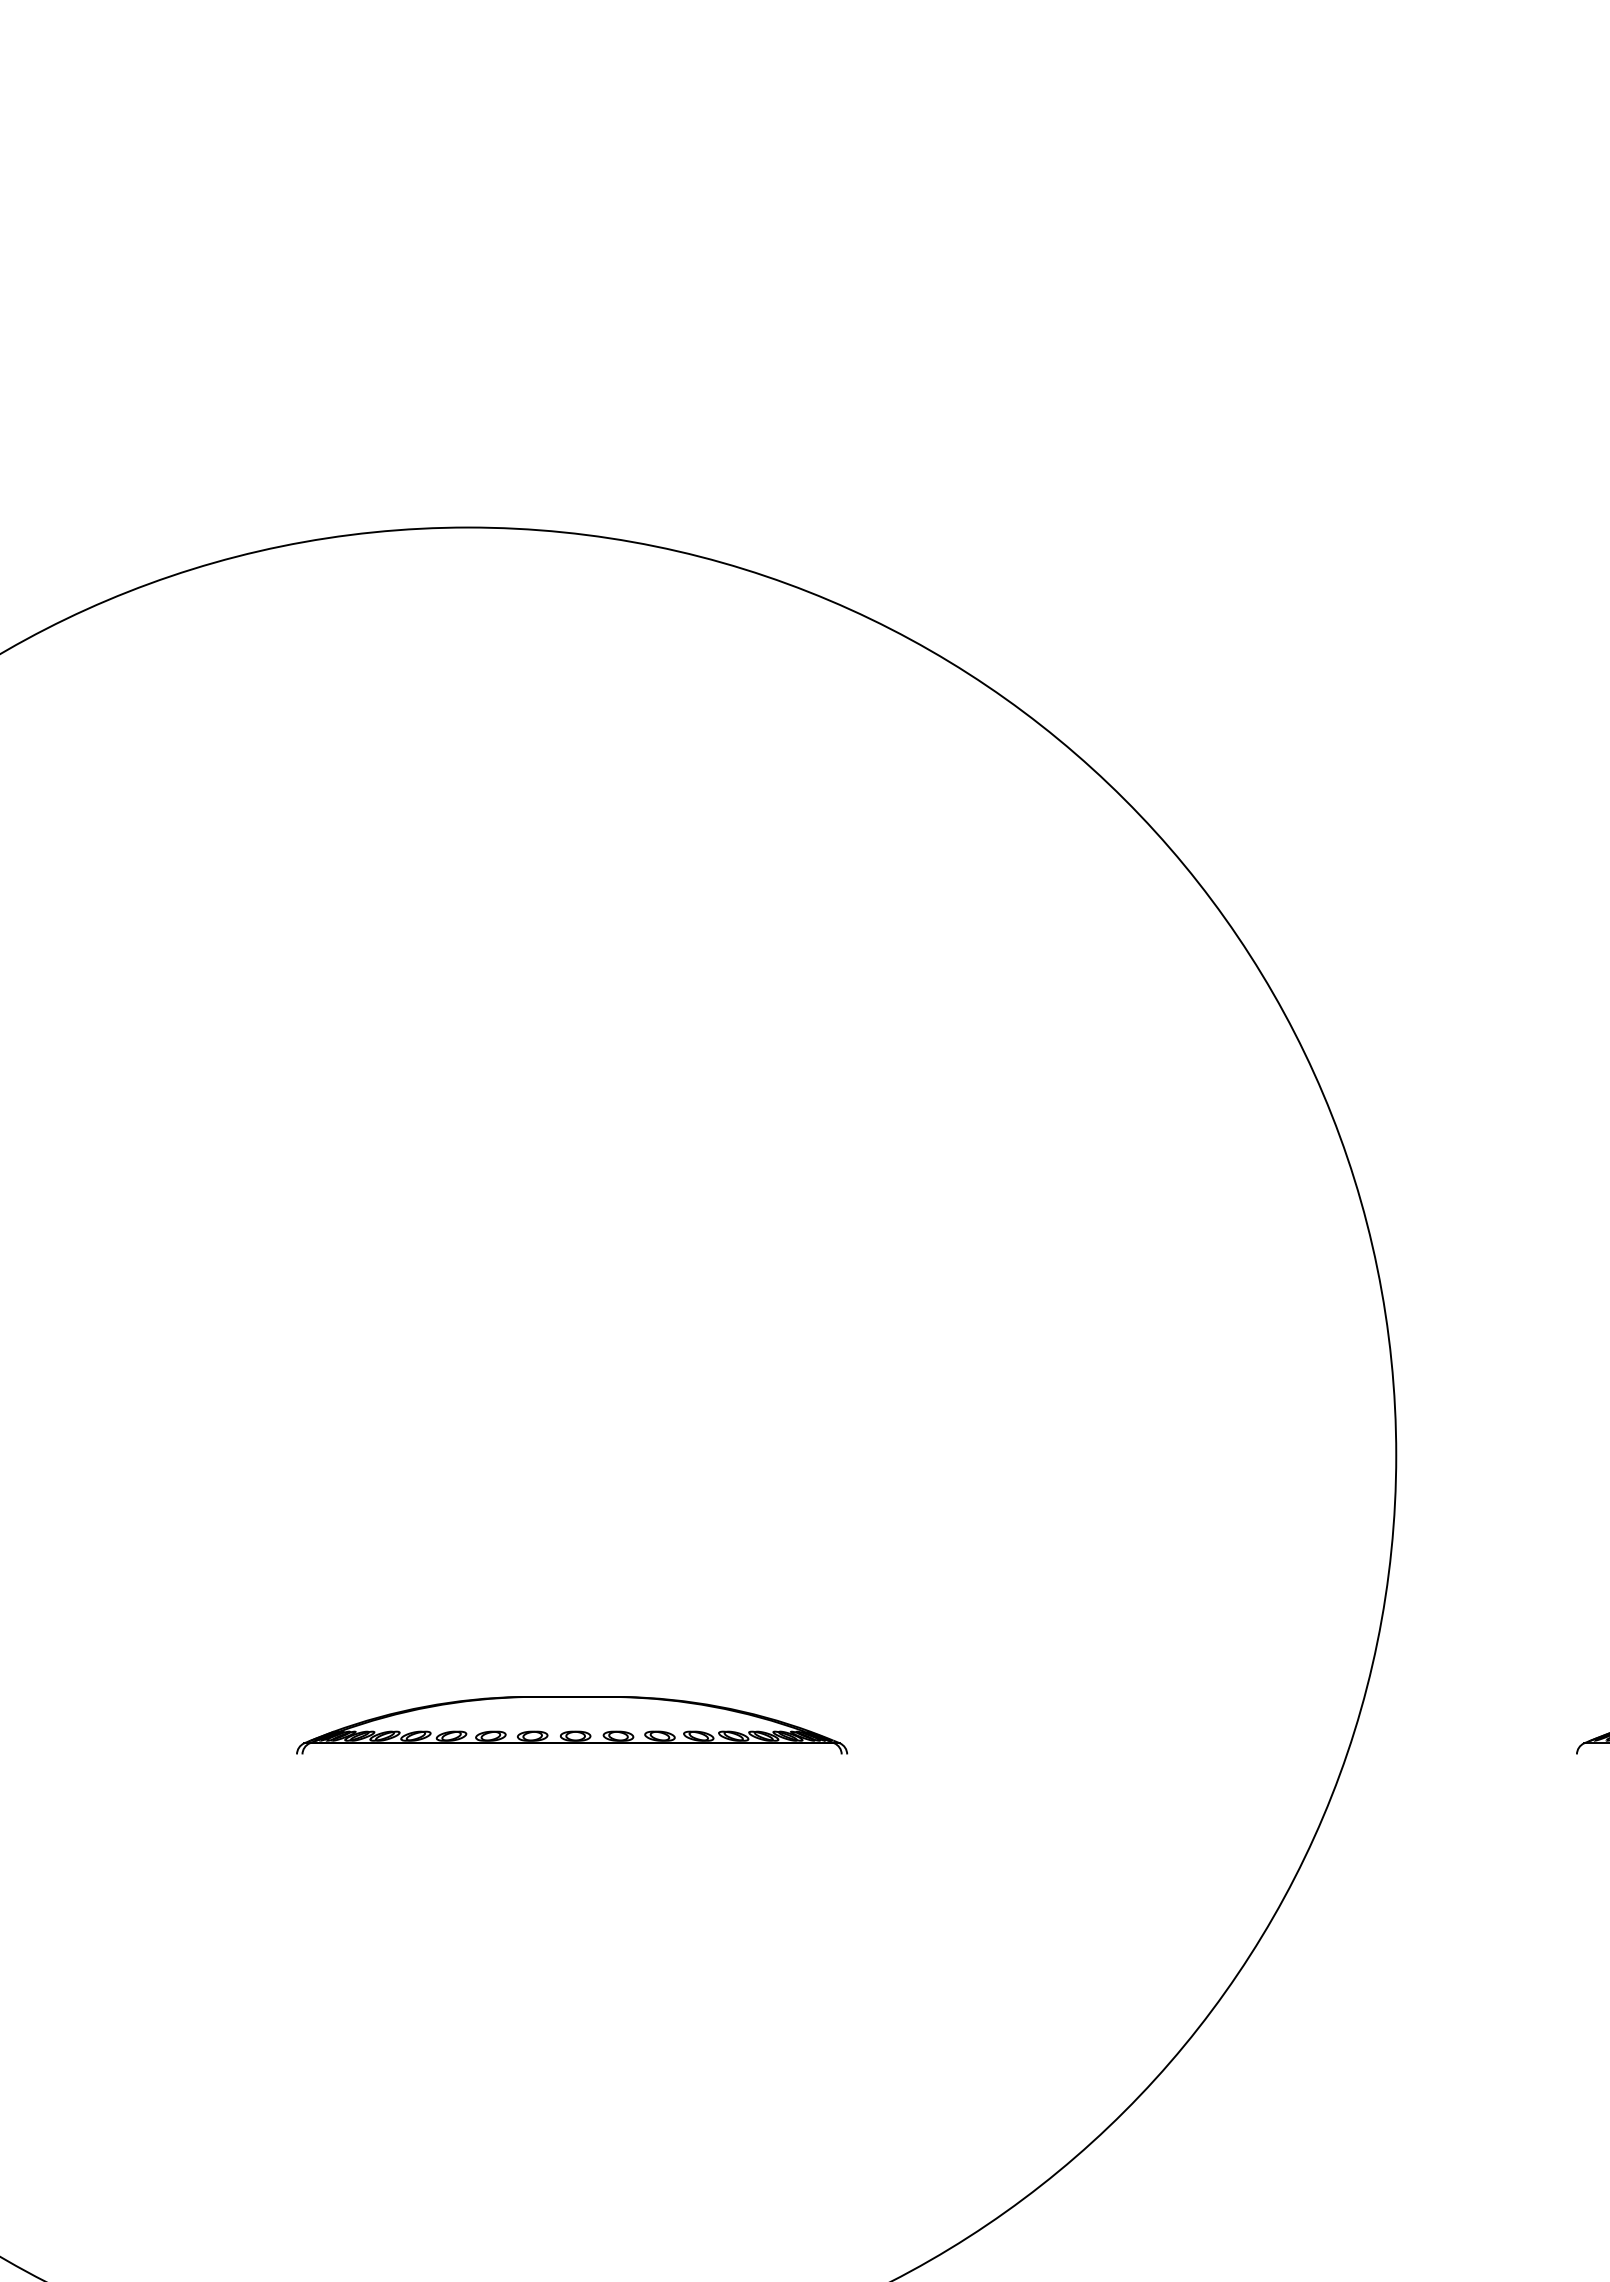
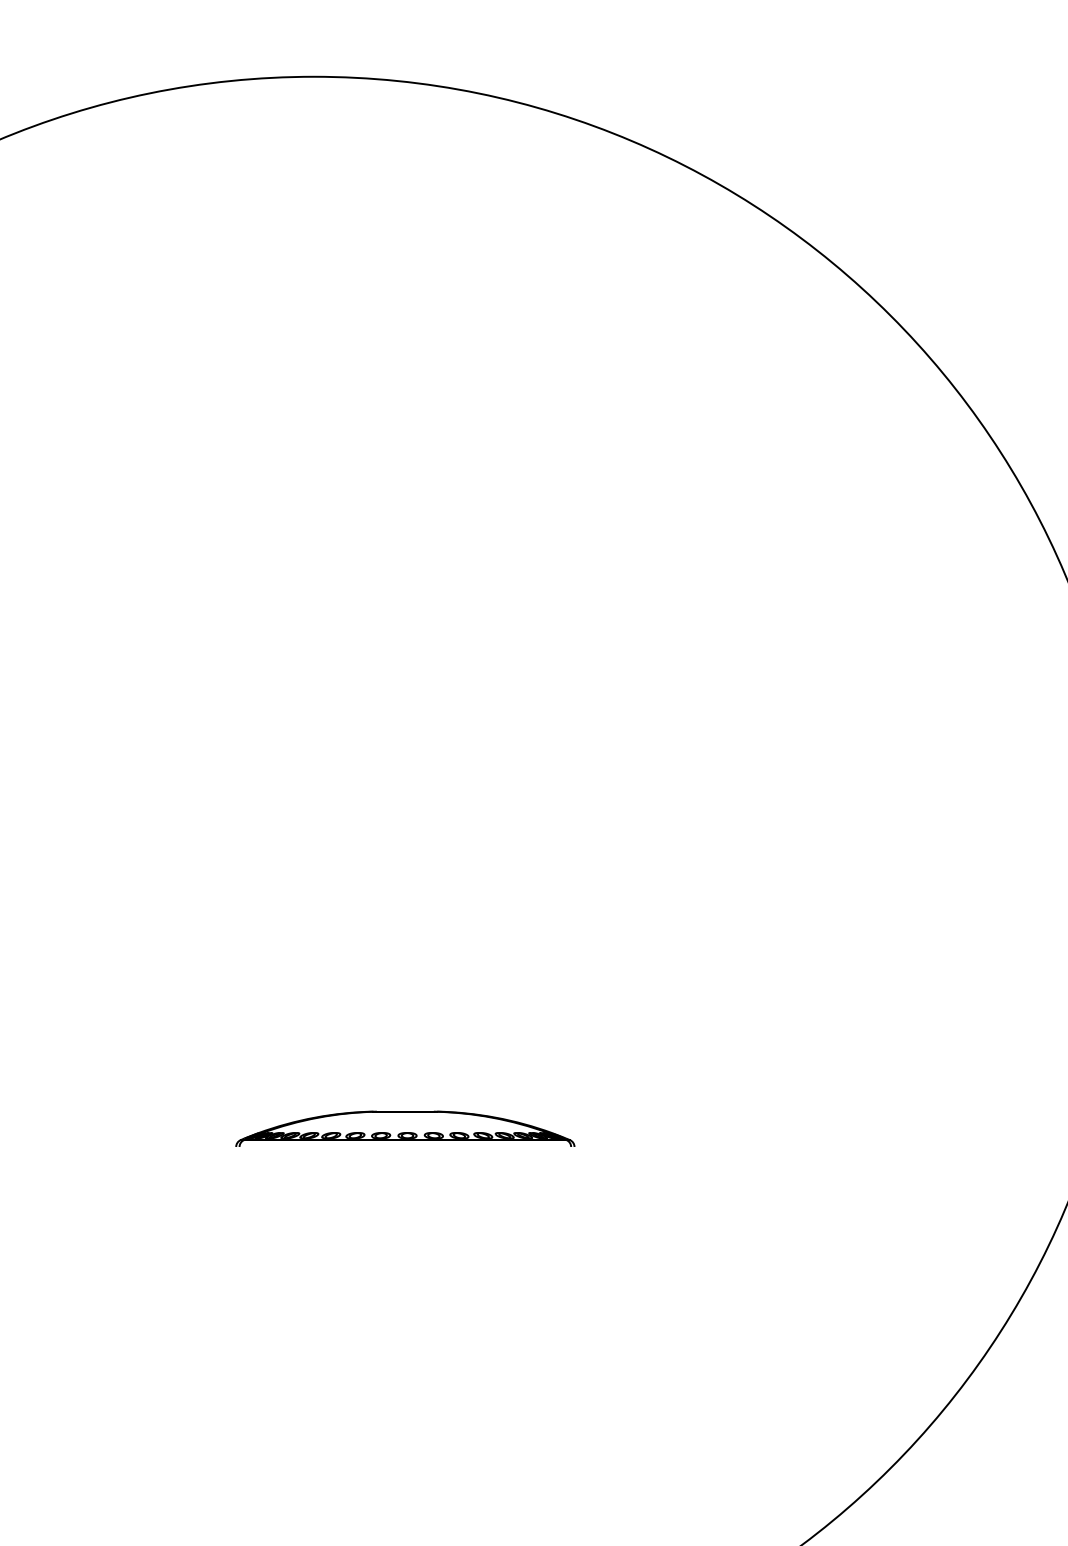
part: (572, 1725) -> (405, 1129), size x0.7

